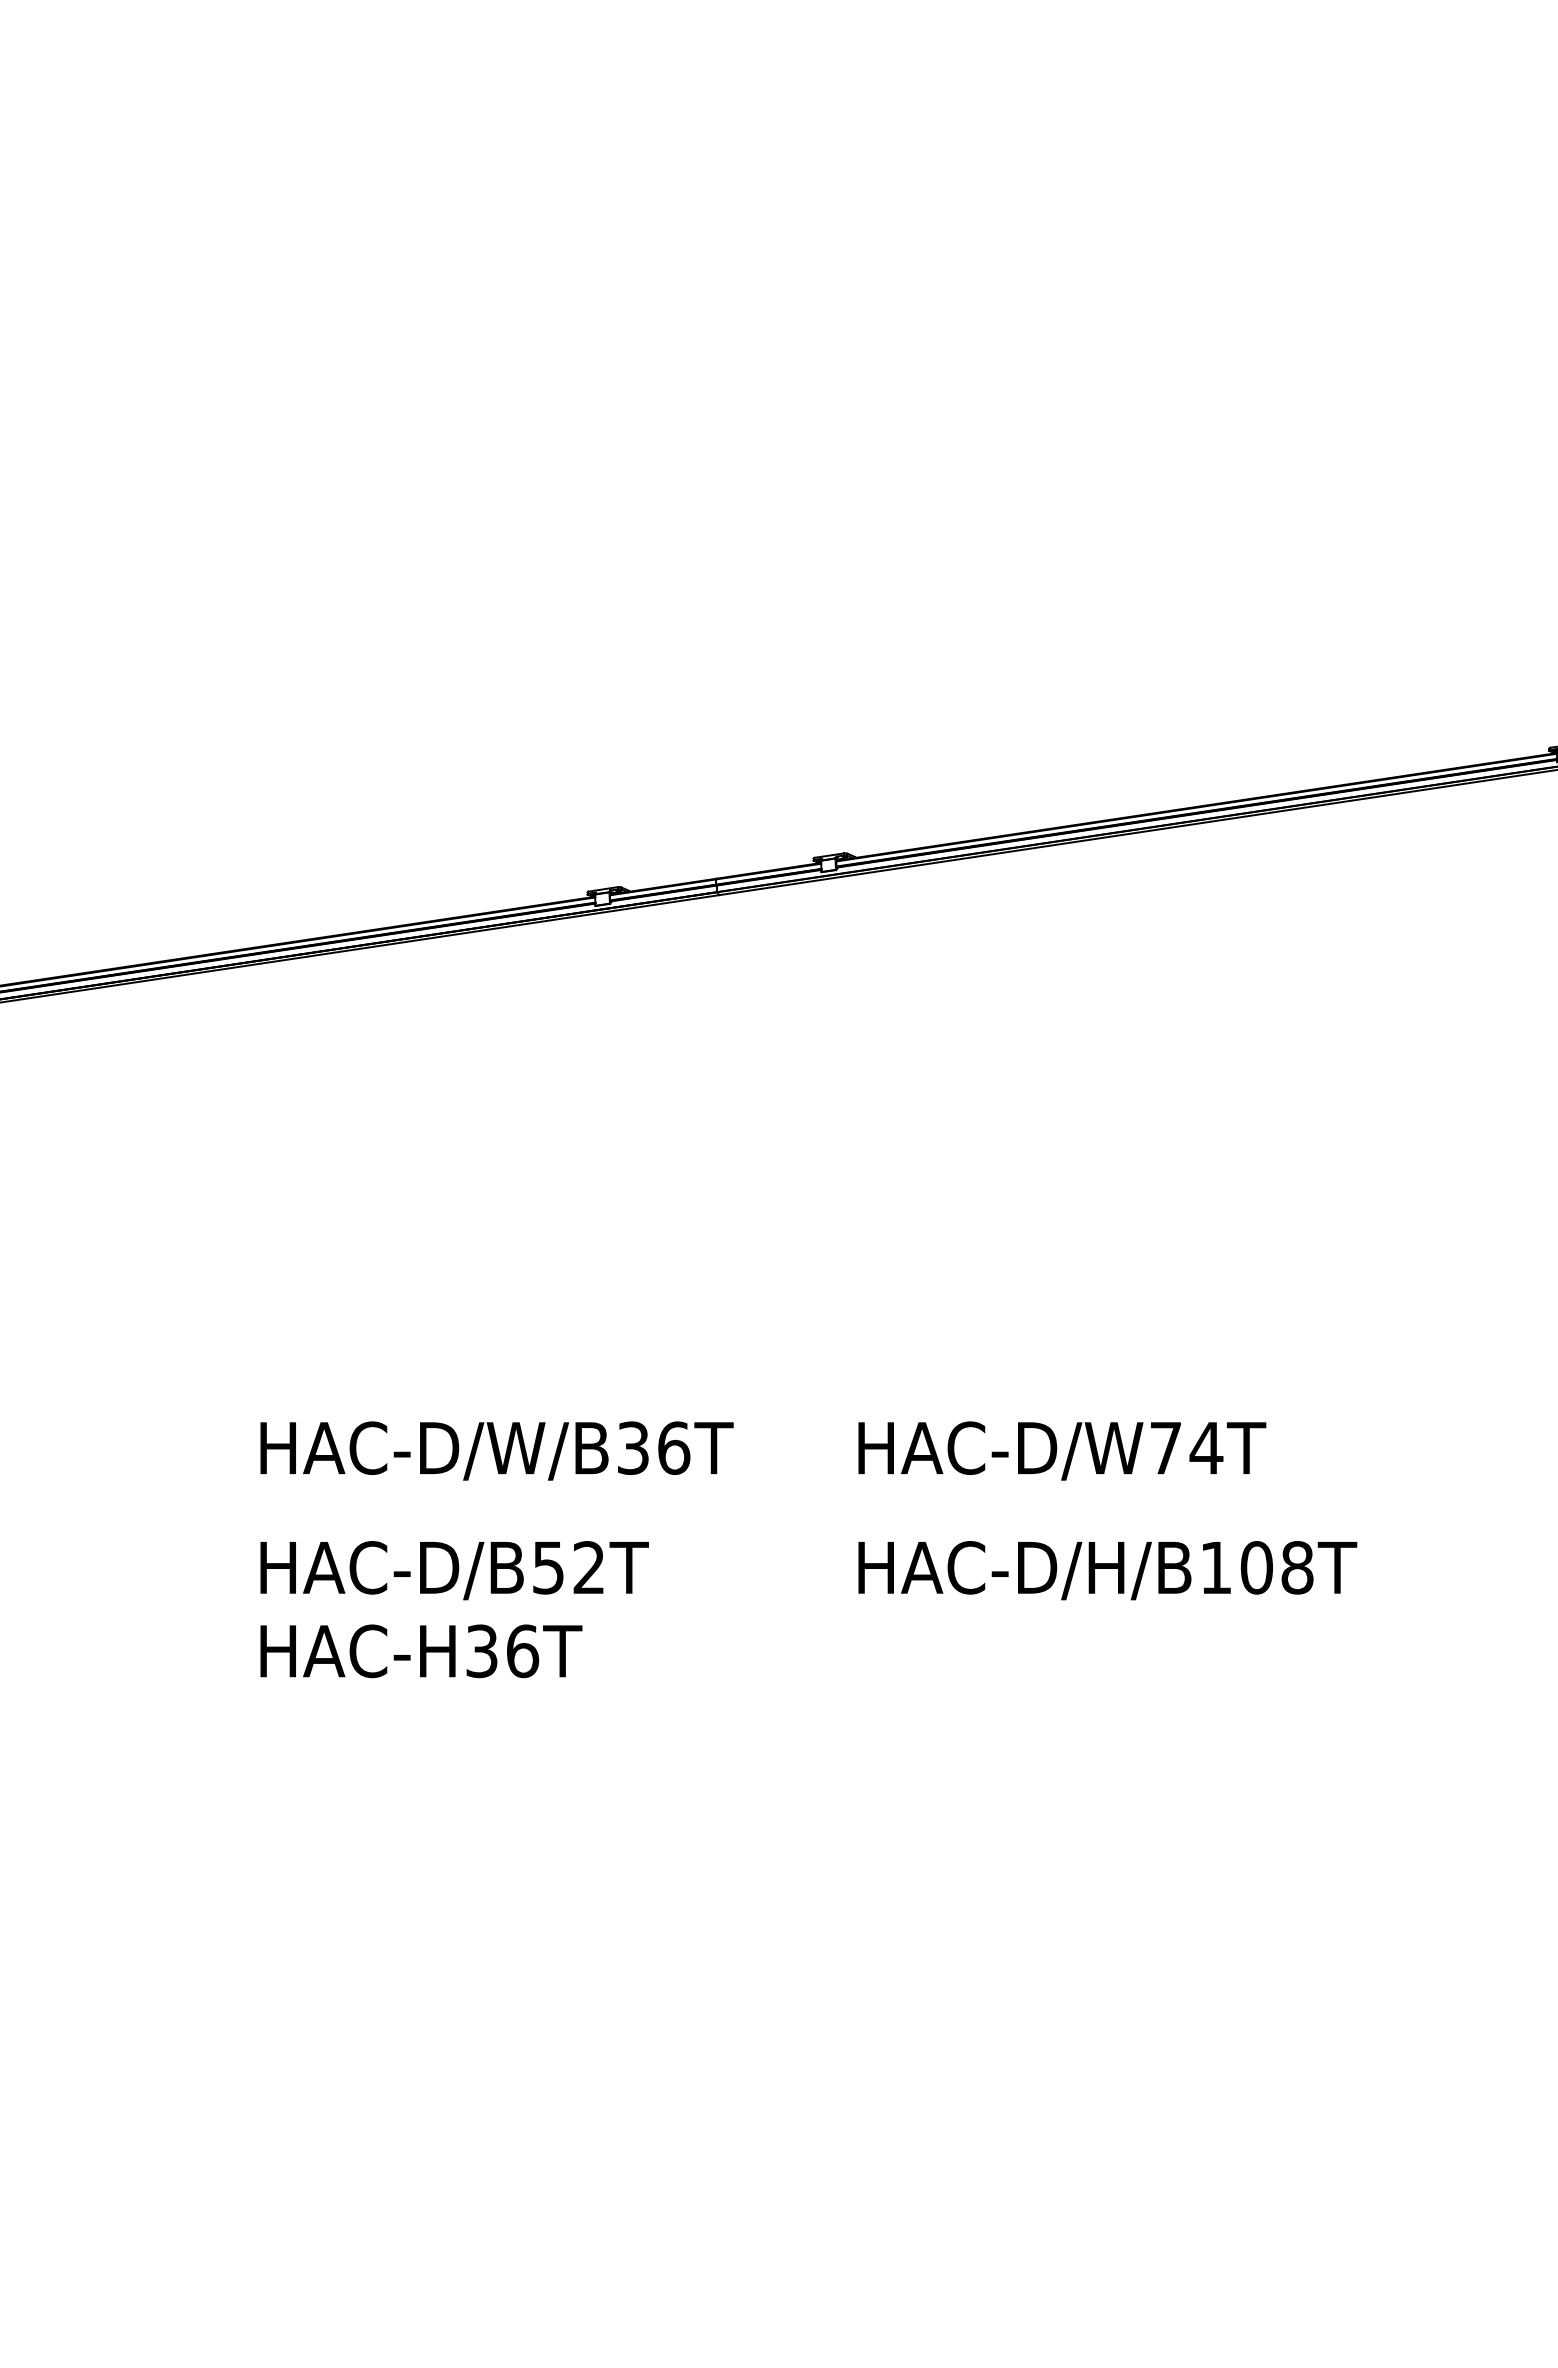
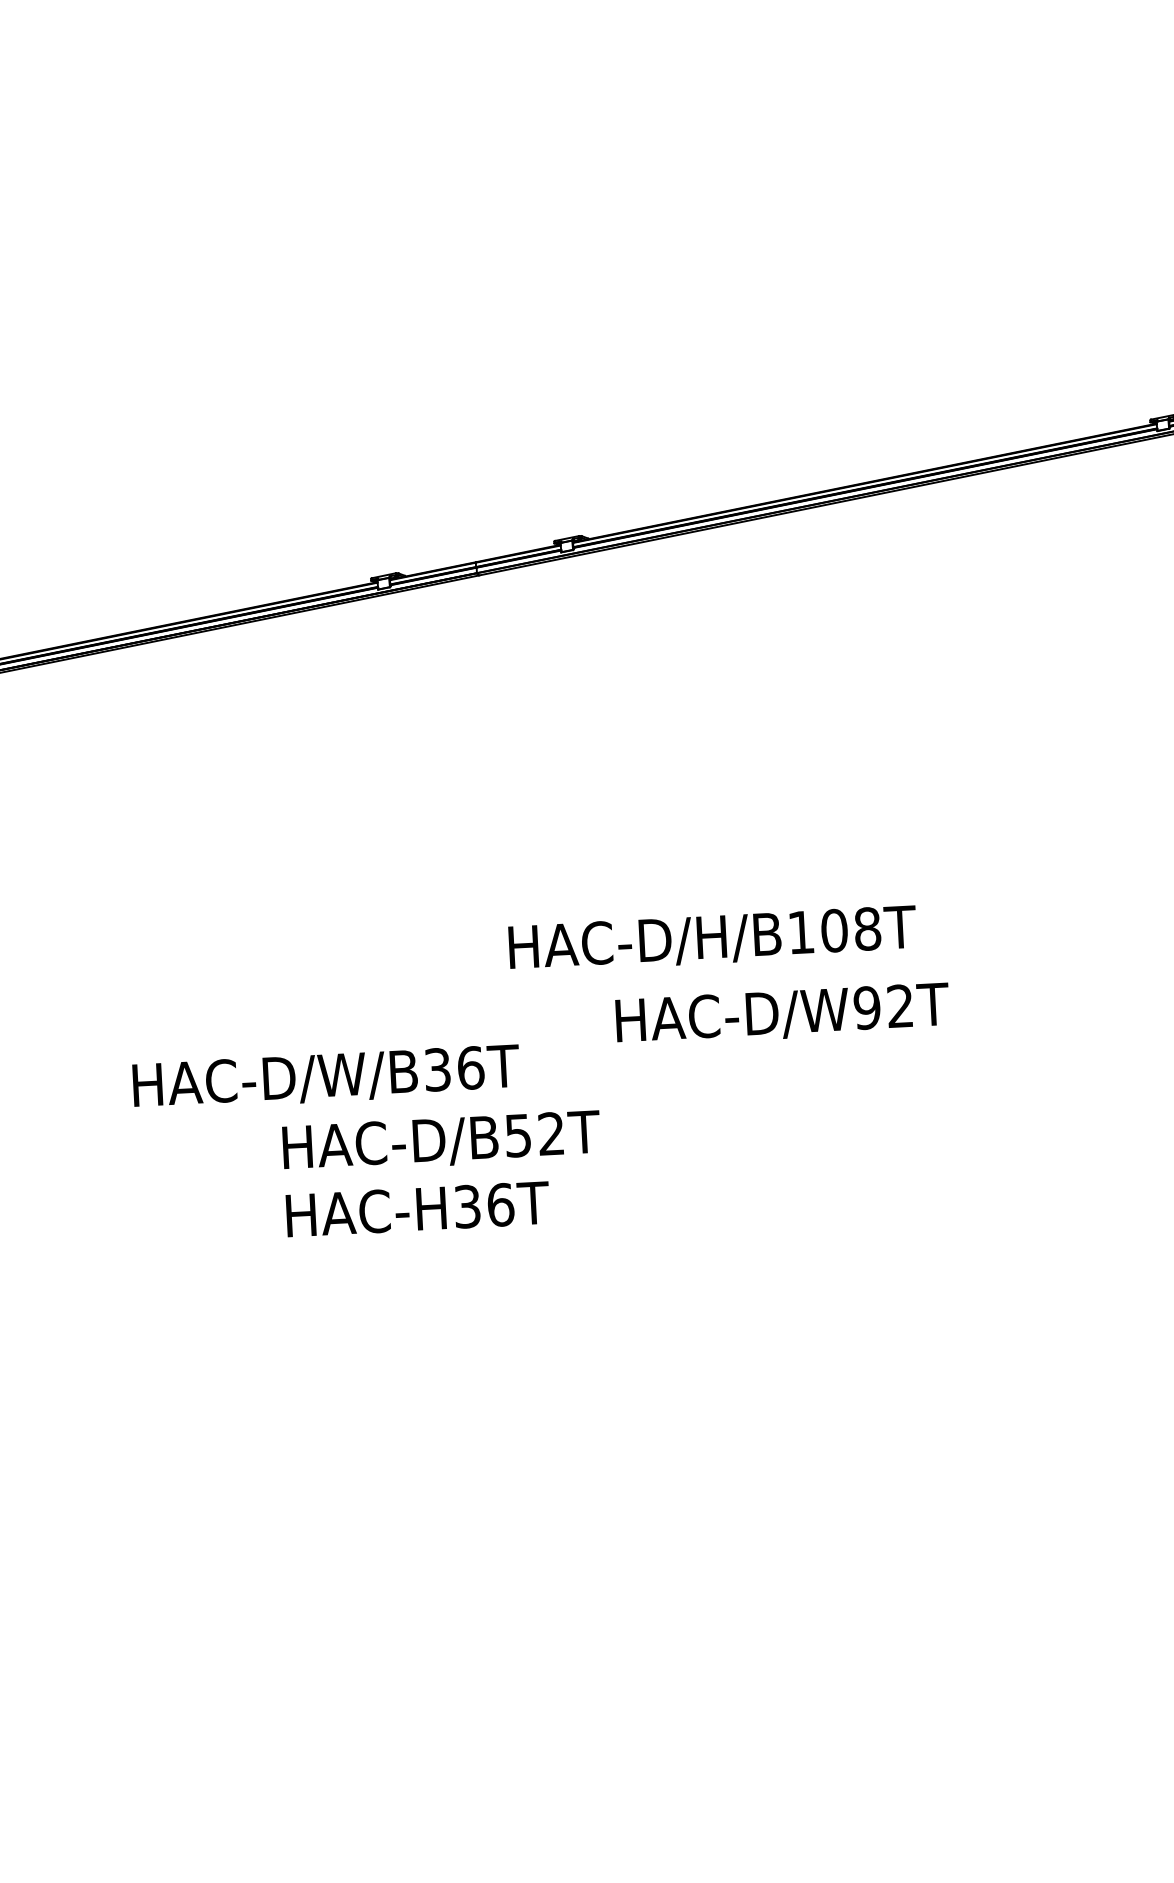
text: (1186, 1448) -> (884, 1007), HAC-D/W74T -> HAC-D/W92T
text: (496, 1450) -> (326, 1077), moved
text: (1107, 1570) -> (712, 939), moved
text: (454, 1609) -> (443, 1173), moved

